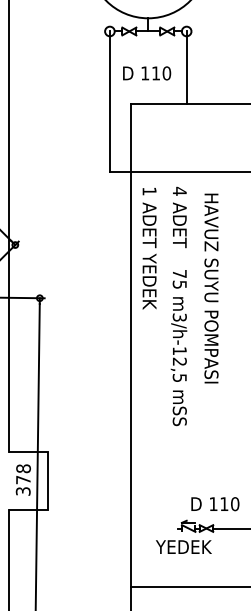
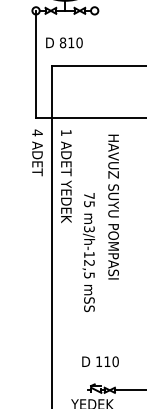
line: (186, 67) -> (94, 38), removed
text: (145, 73) -> (63, 42), 110 -> 810
text: (179, 217) -> (37, 152), moved
text: (215, 504) -> (100, 362), moved

